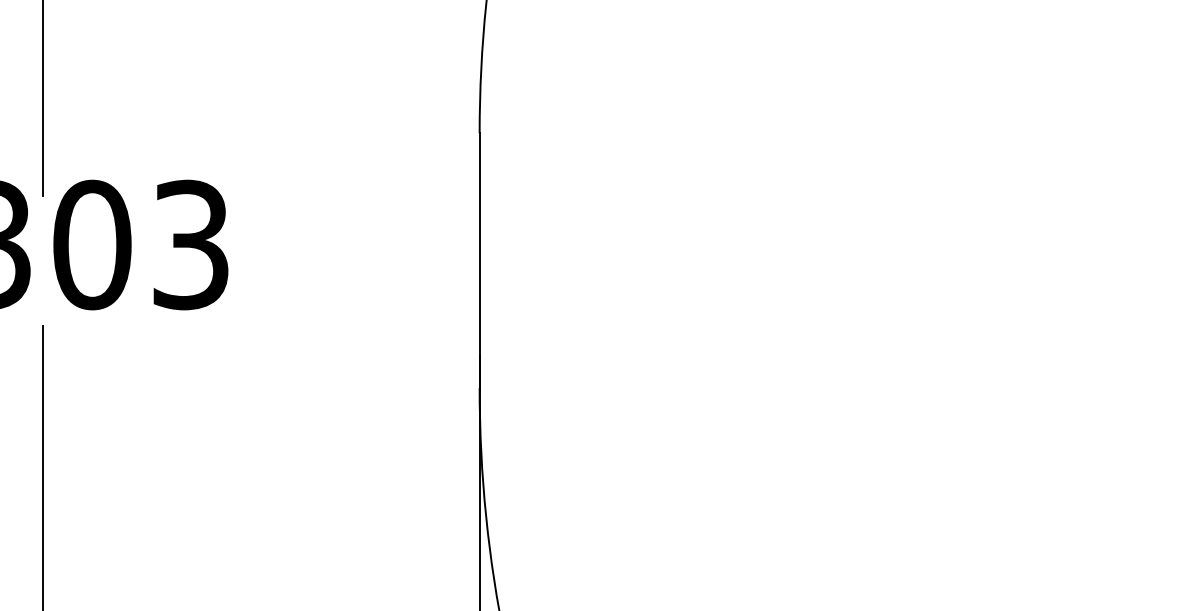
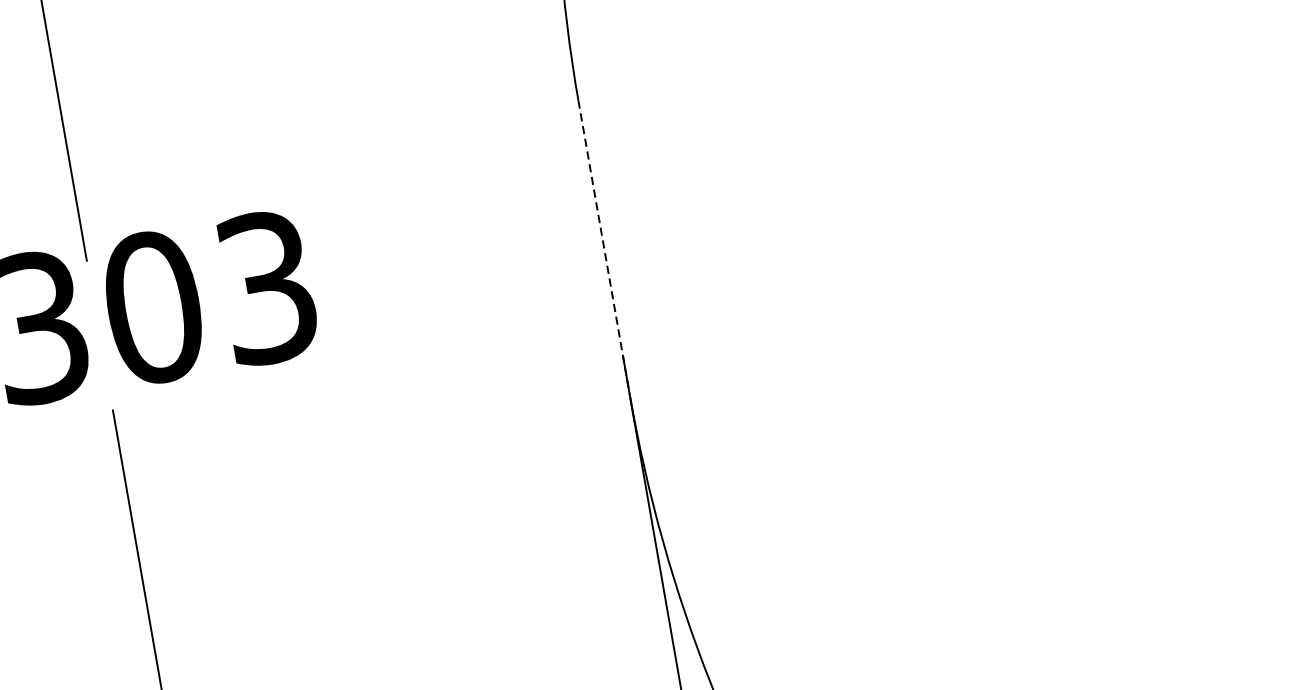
line: (479, 261) -> (604, 248), solid -> dashed

